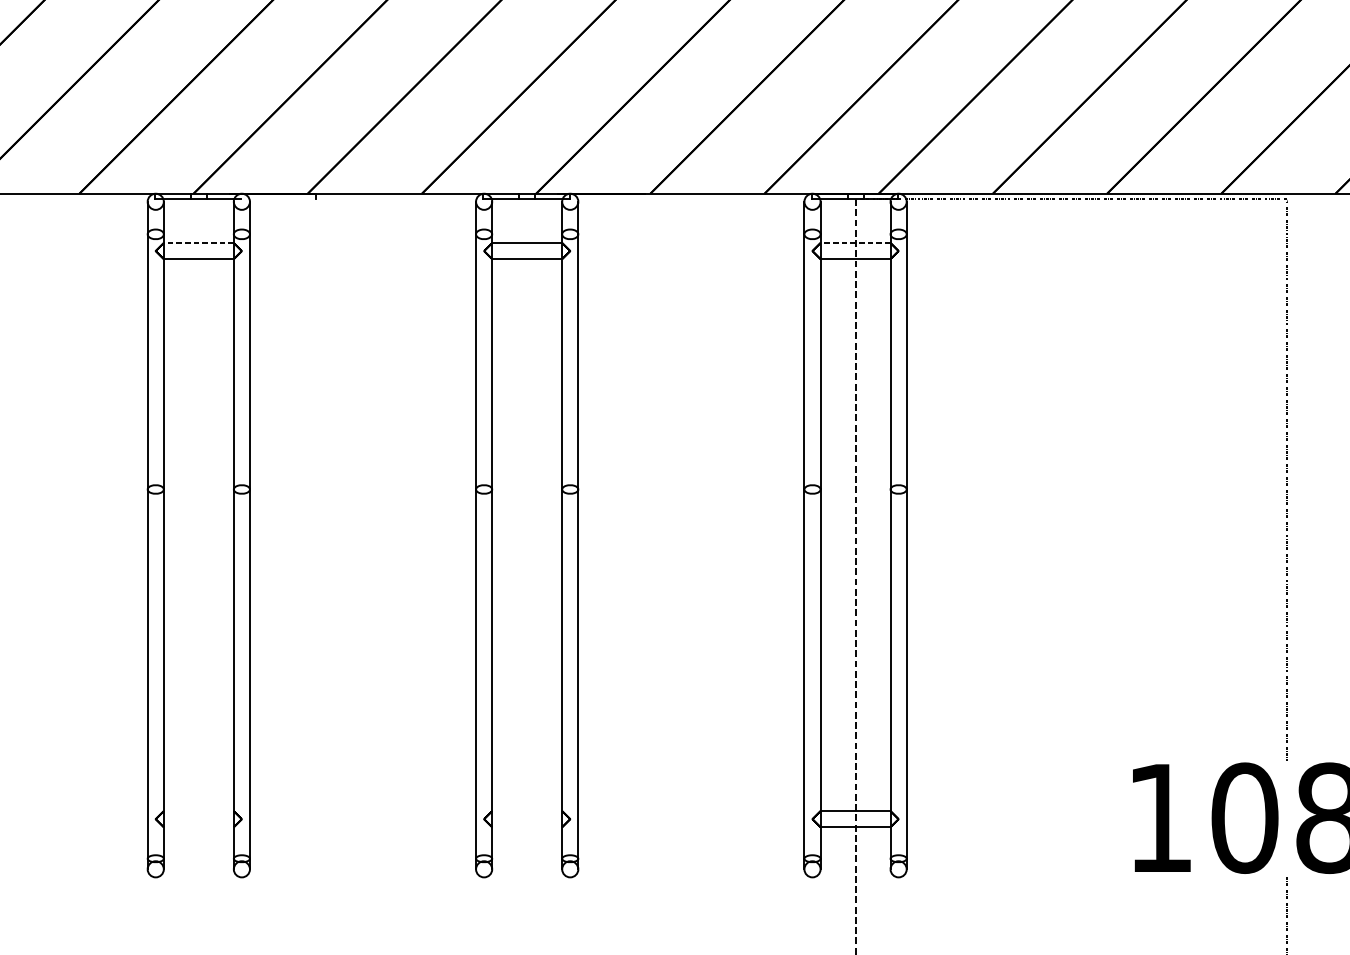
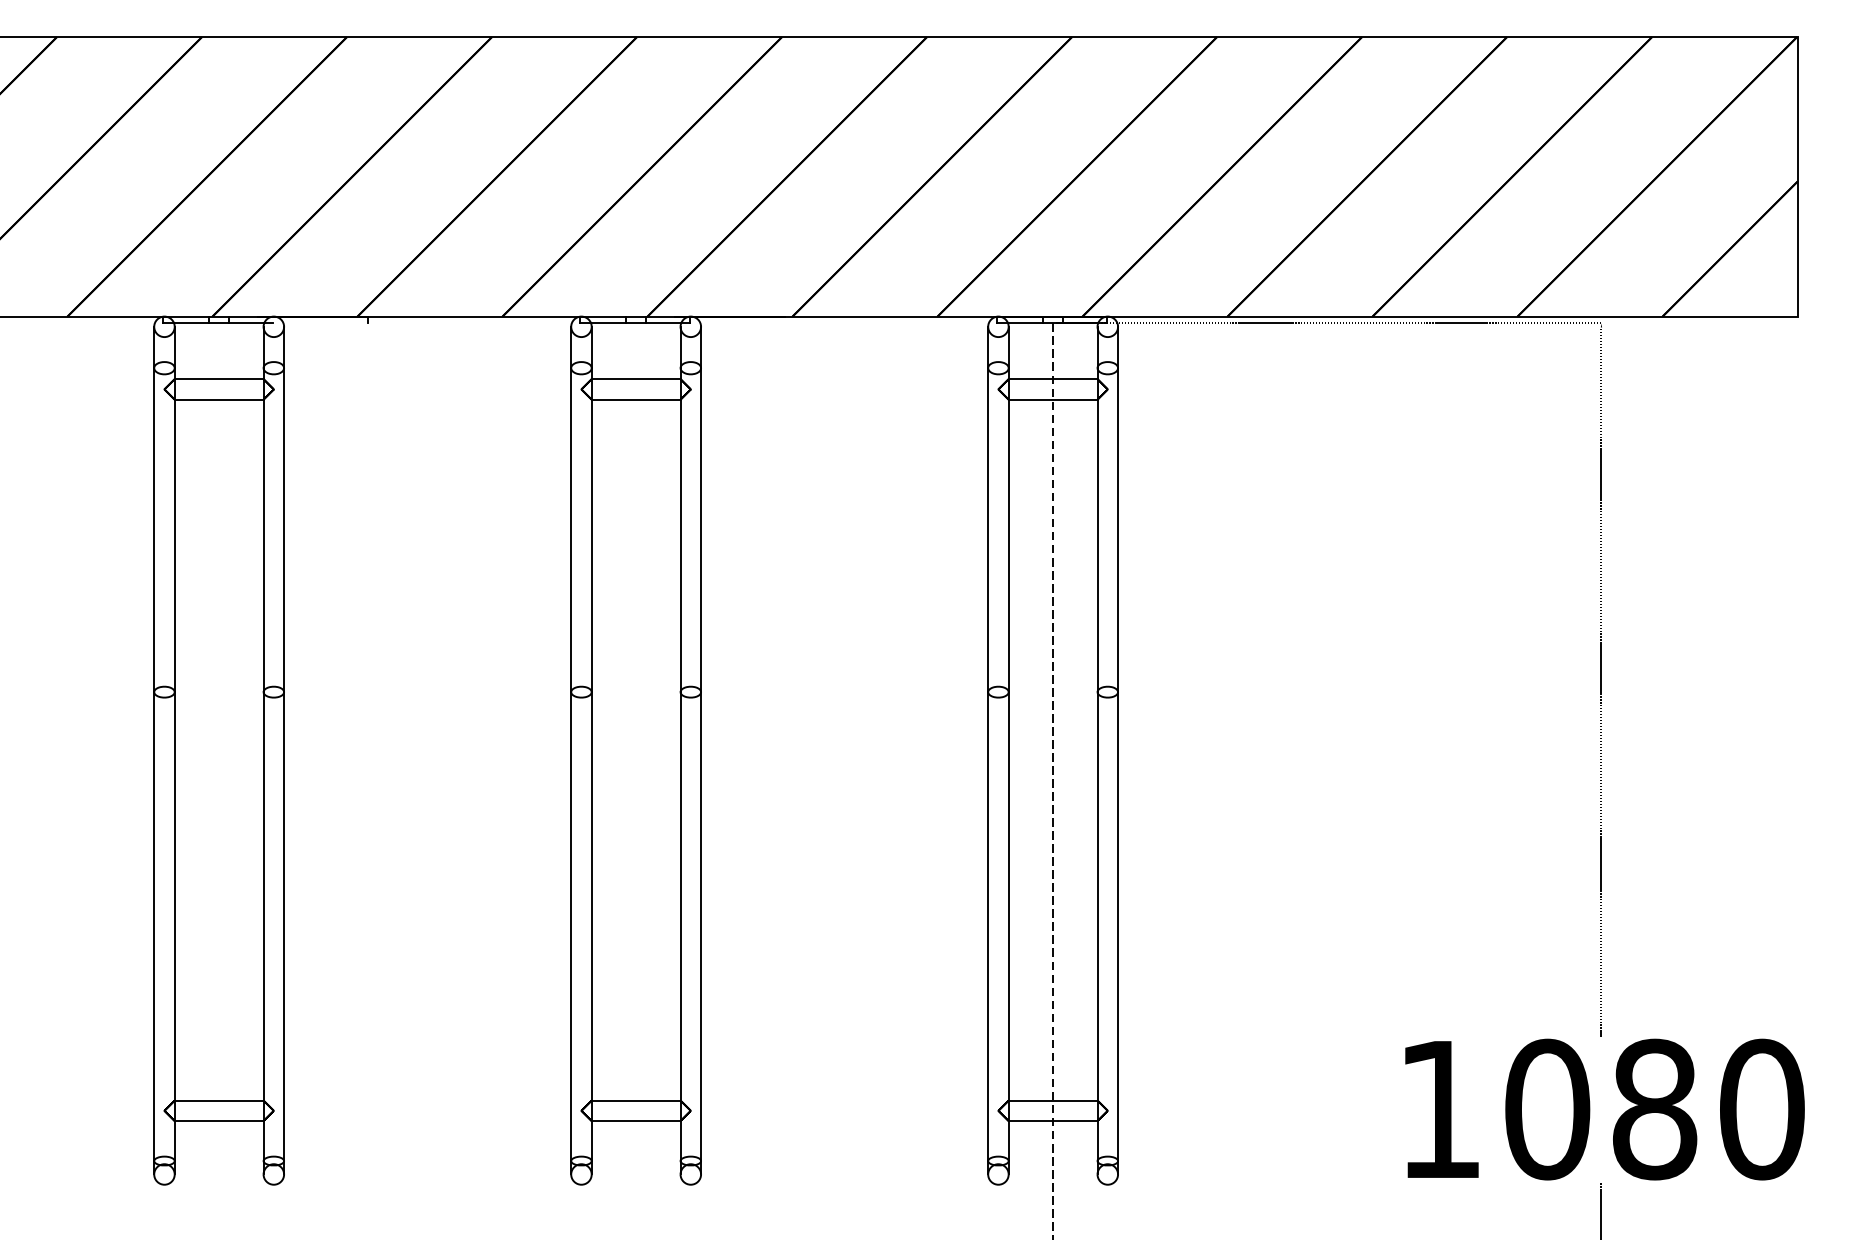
line: (198, 243) -> (218, 379), dashed -> solid
line: (855, 243) -> (1052, 379), dashed -> solid
line: (198, 811) -> (218, 1100), added
line: (526, 811) -> (635, 1100), added
line: (198, 827) -> (218, 1121), added
line: (526, 827) -> (635, 1121), added

